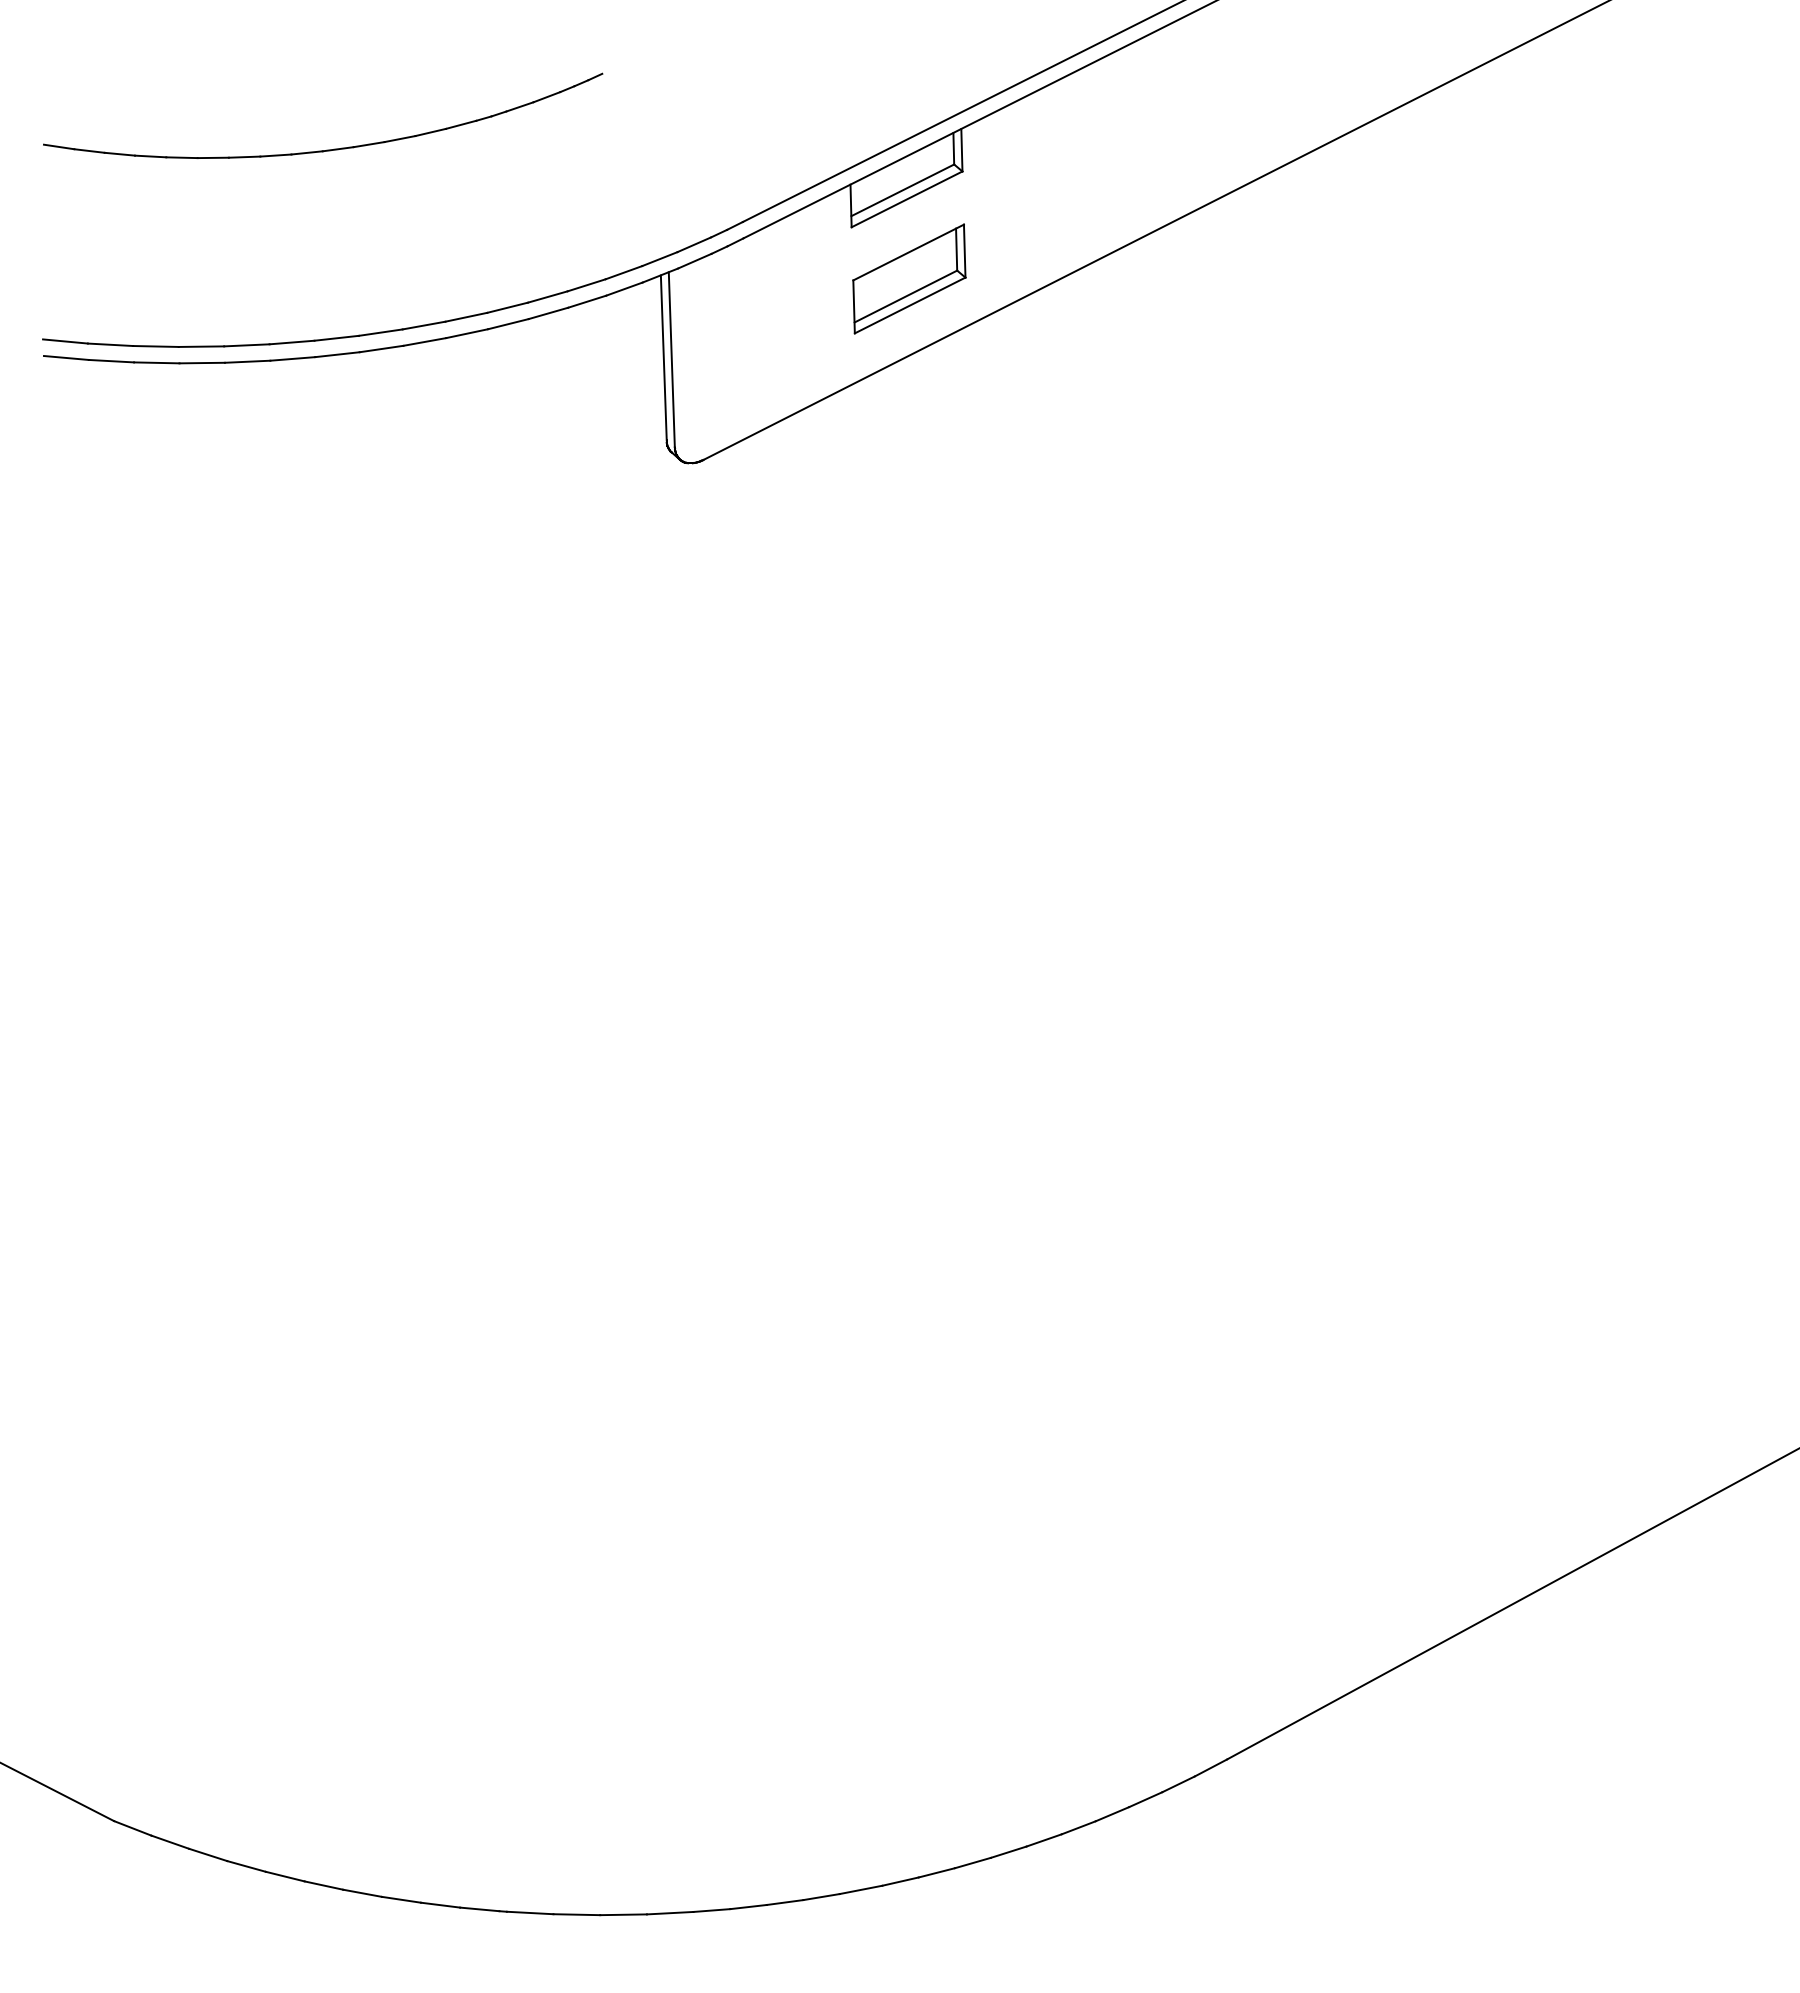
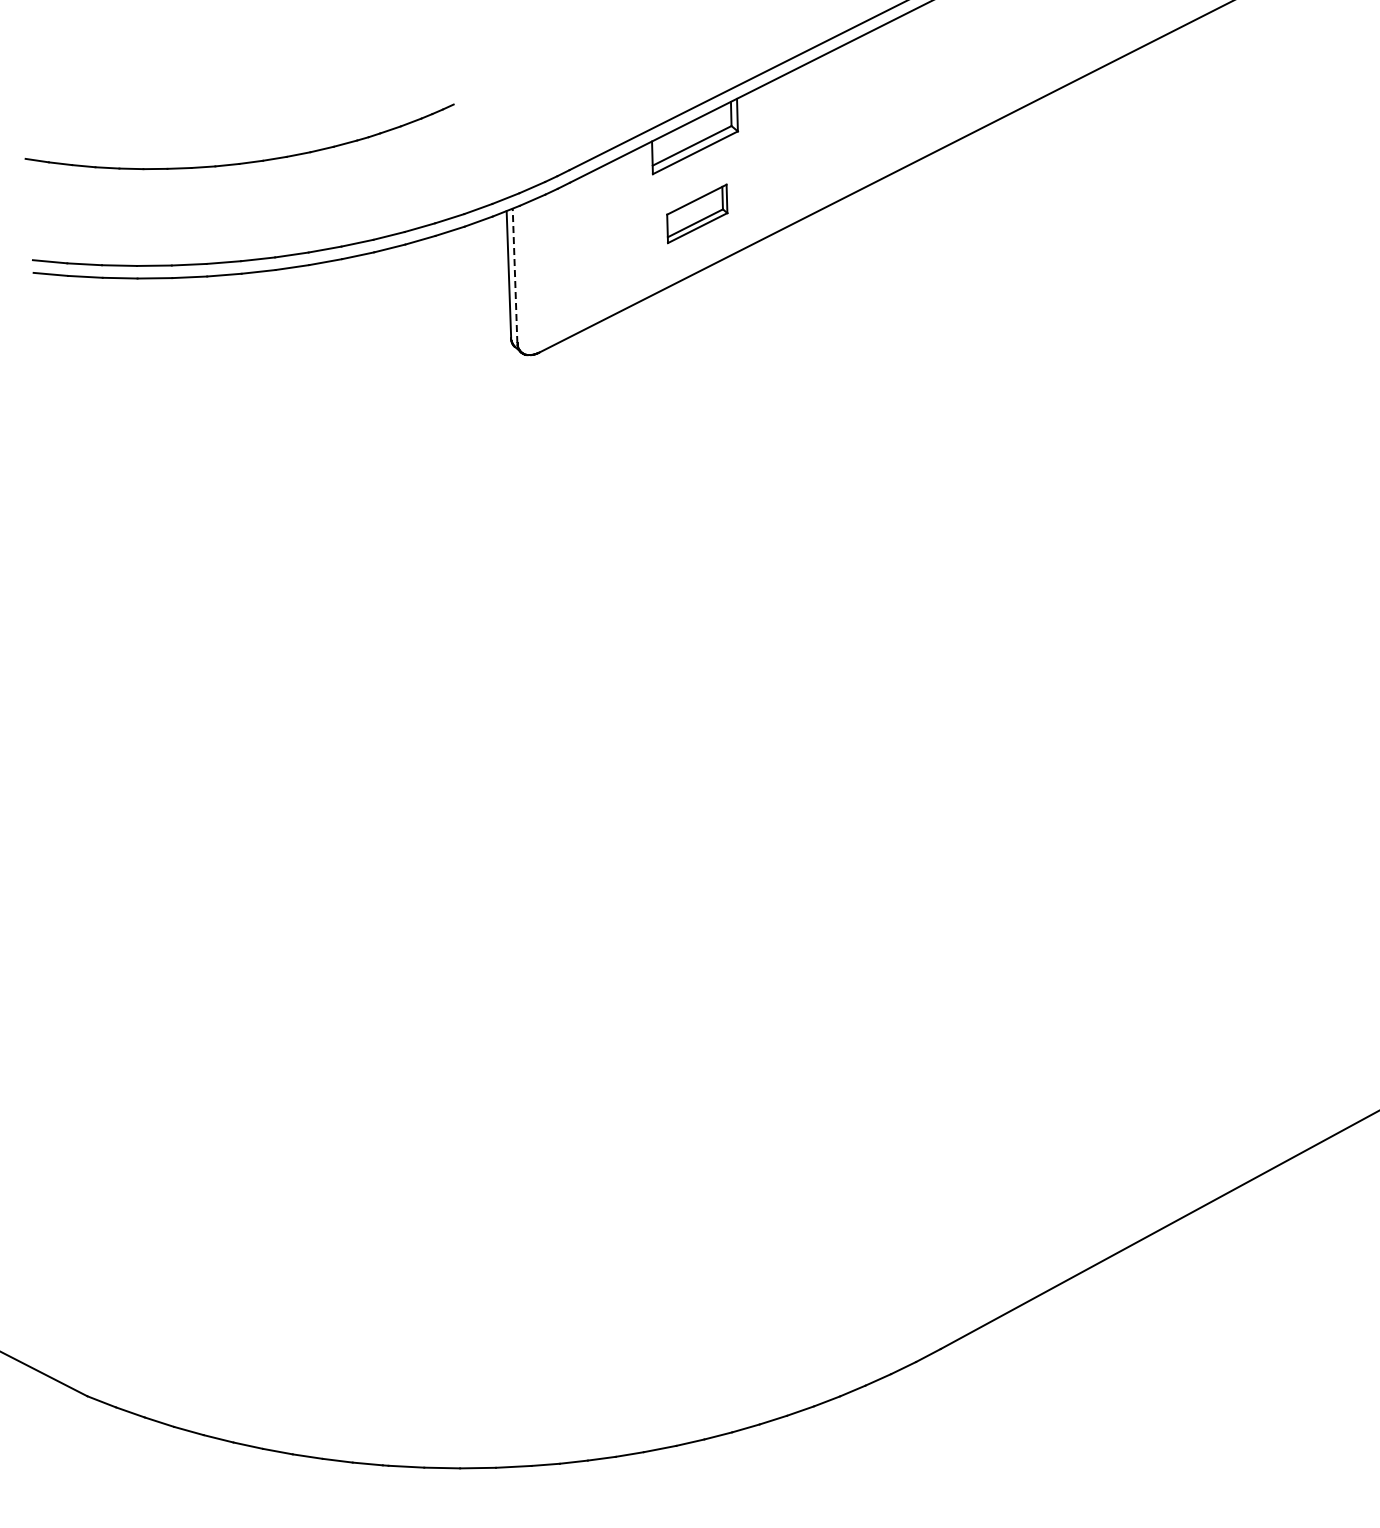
part: (324, 149) -> (240, 162), moved
part: (909, 278) -> (697, 213), size x0.7
line: (672, 359) -> (515, 275), solid -> dashed

